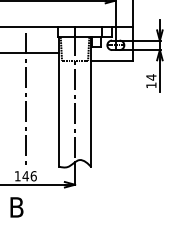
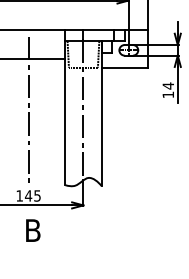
text: (33, 176) -> (37, 196), 146 -> 145
text: (16, 207) -> (32, 230), moved

